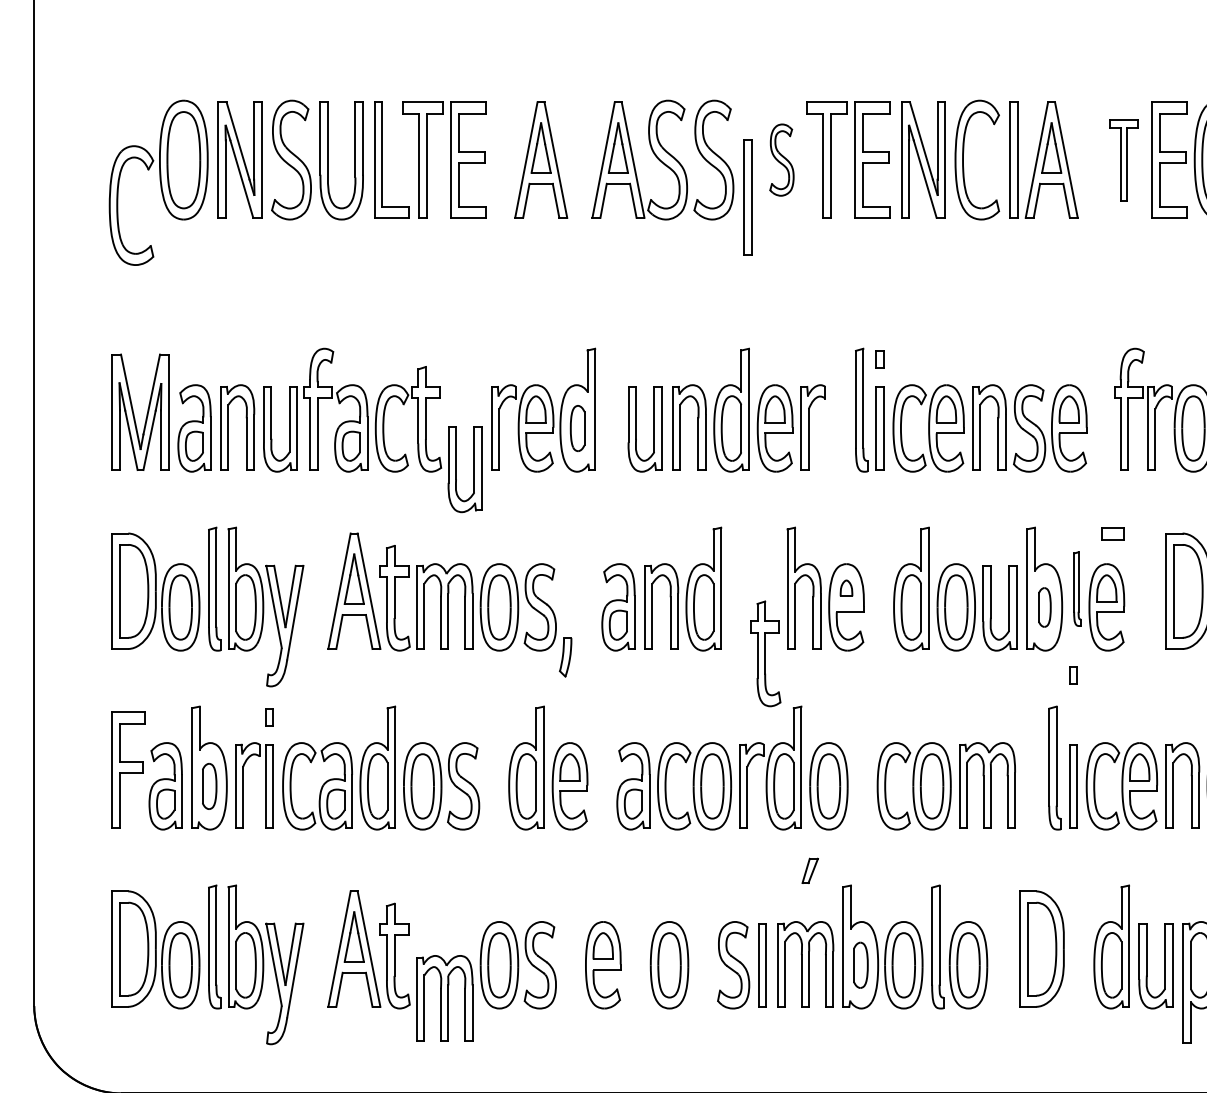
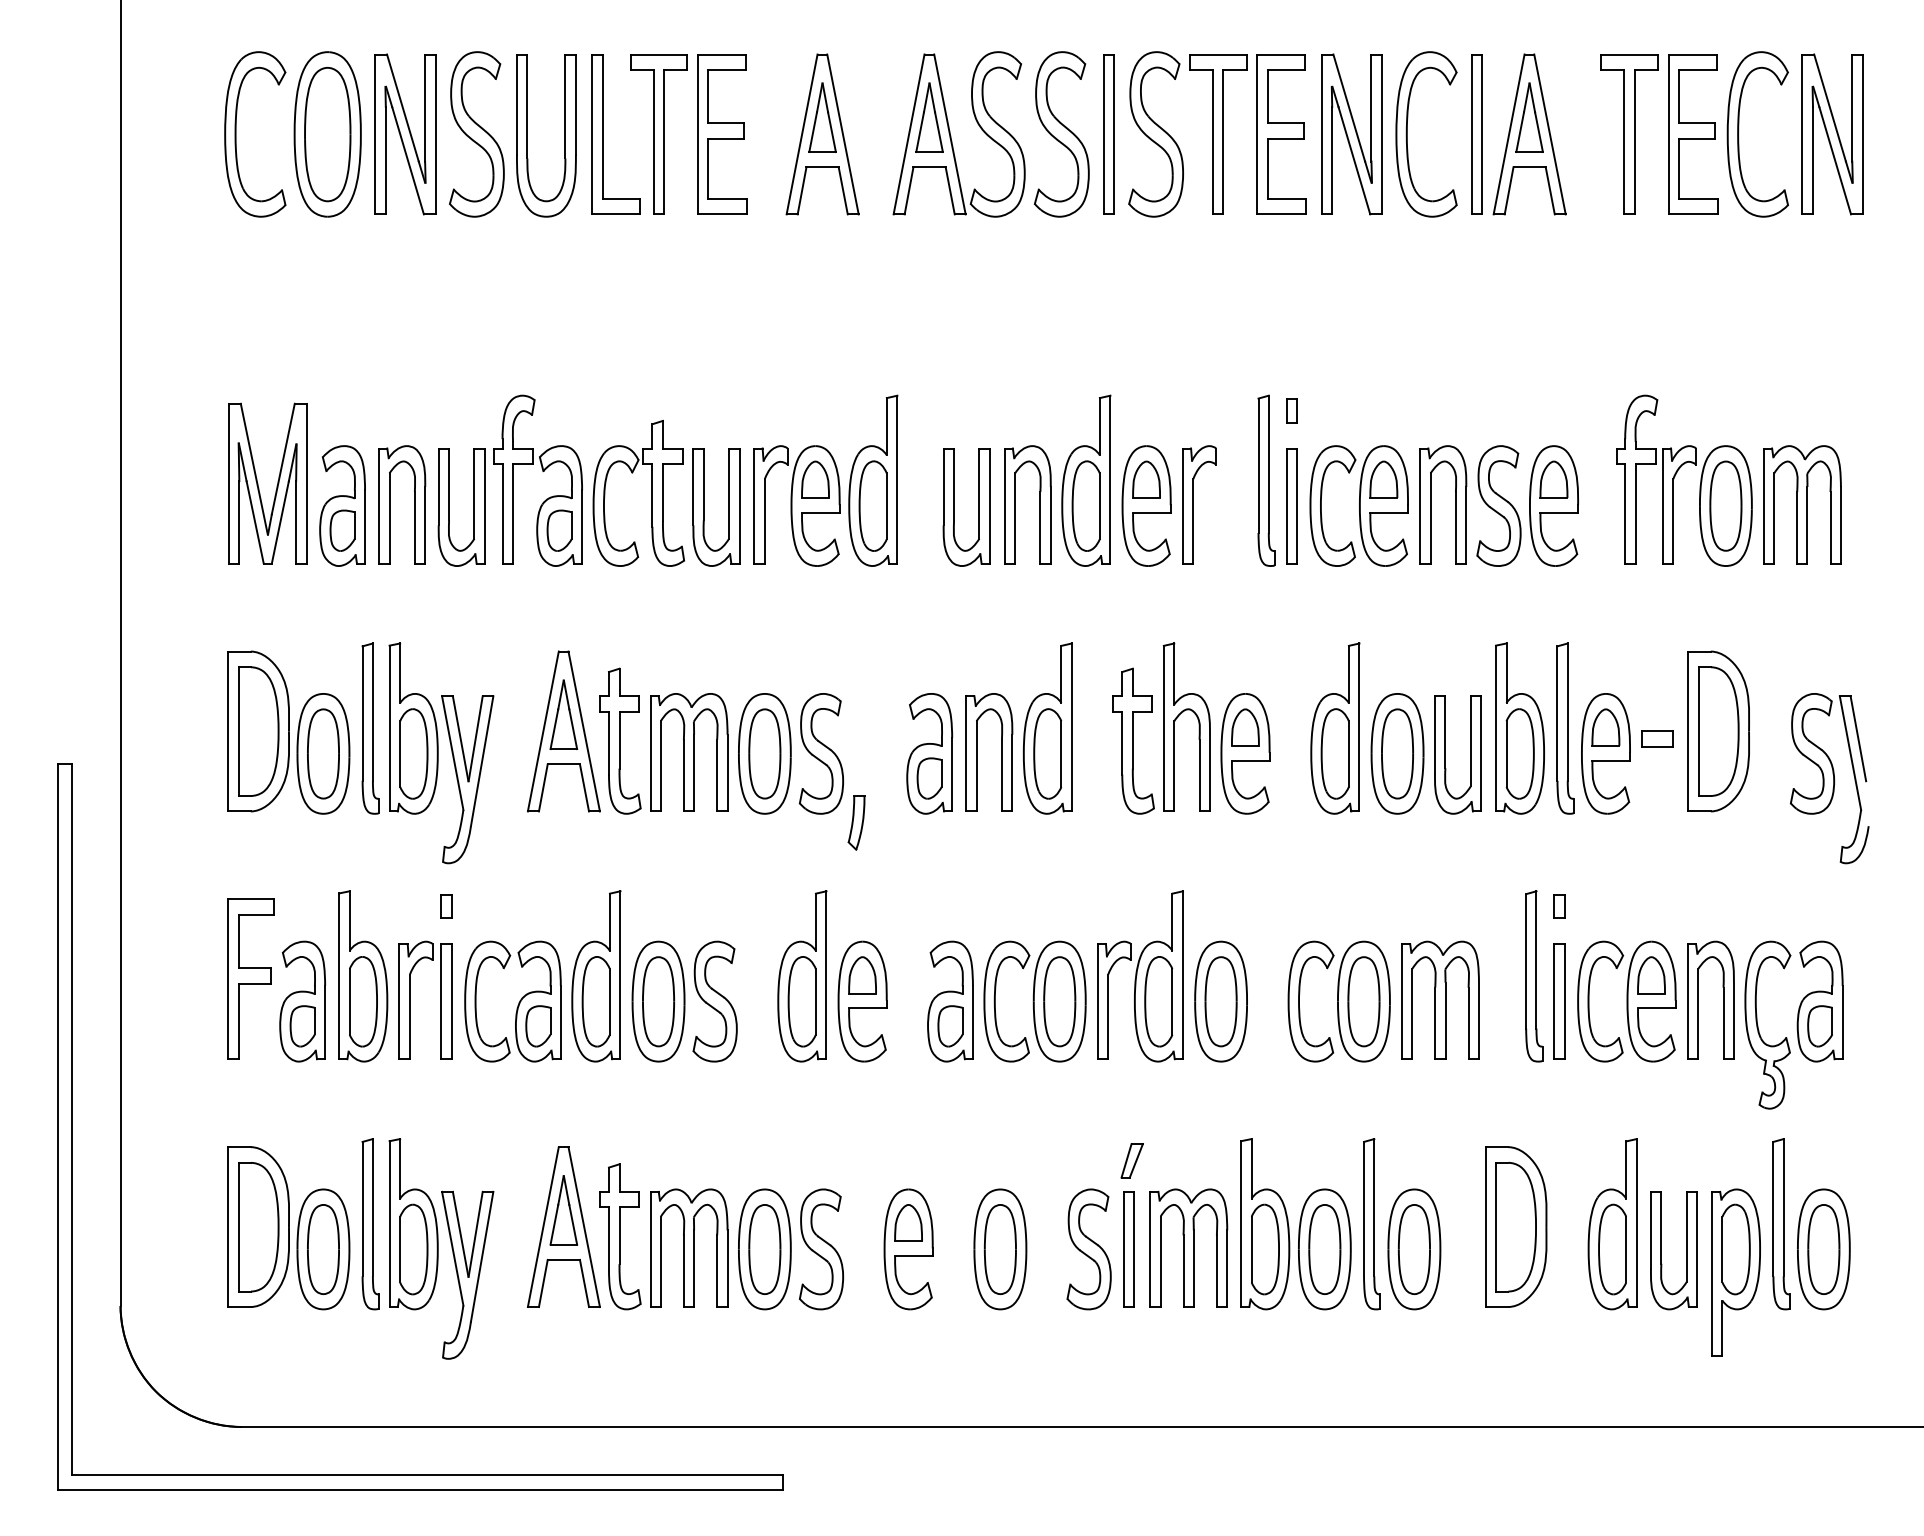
part: (781, 160) -> (1155, 134), size x1.67
part: (1123, 160) -> (1629, 134), size x1.43
part: (747, 197) -> (1108, 134), moved
part: (117, 205) -> (236, 134), moved
part: (577, 428) -> (872, 505), size x1.43
part: (456, 469) -> (704, 507), moved
part: (1112, 533) -> (1657, 738), moved
part: (846, 588) -> (1245, 727), size x1.67
part: (1077, 589) -> (1565, 728), size x1.67
part: (1044, 607) -> (1519, 753), size x1.67
part: (765, 653) -> (1133, 740), moved
part: (1073, 675) -> (1559, 906), moved
part: (209, 786) -> (363, 1001), size x1.43
part: (809, 870) -> (1131, 1160), moved
part: (860, 965) -> (1265, 1249), size x1.43
part: (445, 997) -> (689, 1247), moved

